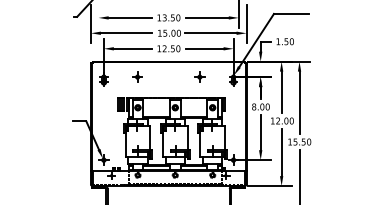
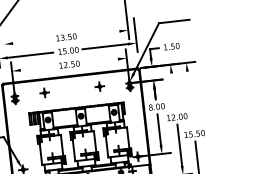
line: (129, 17) -> (31, 40), removed
line: (206, 17) -> (99, 33), removed
line: (132, 48) -> (37, 68), removed
line: (204, 48) -> (101, 60), removed
line: (281, 91) -> (173, 91), removed
line: (299, 102) -> (190, 99), removed

